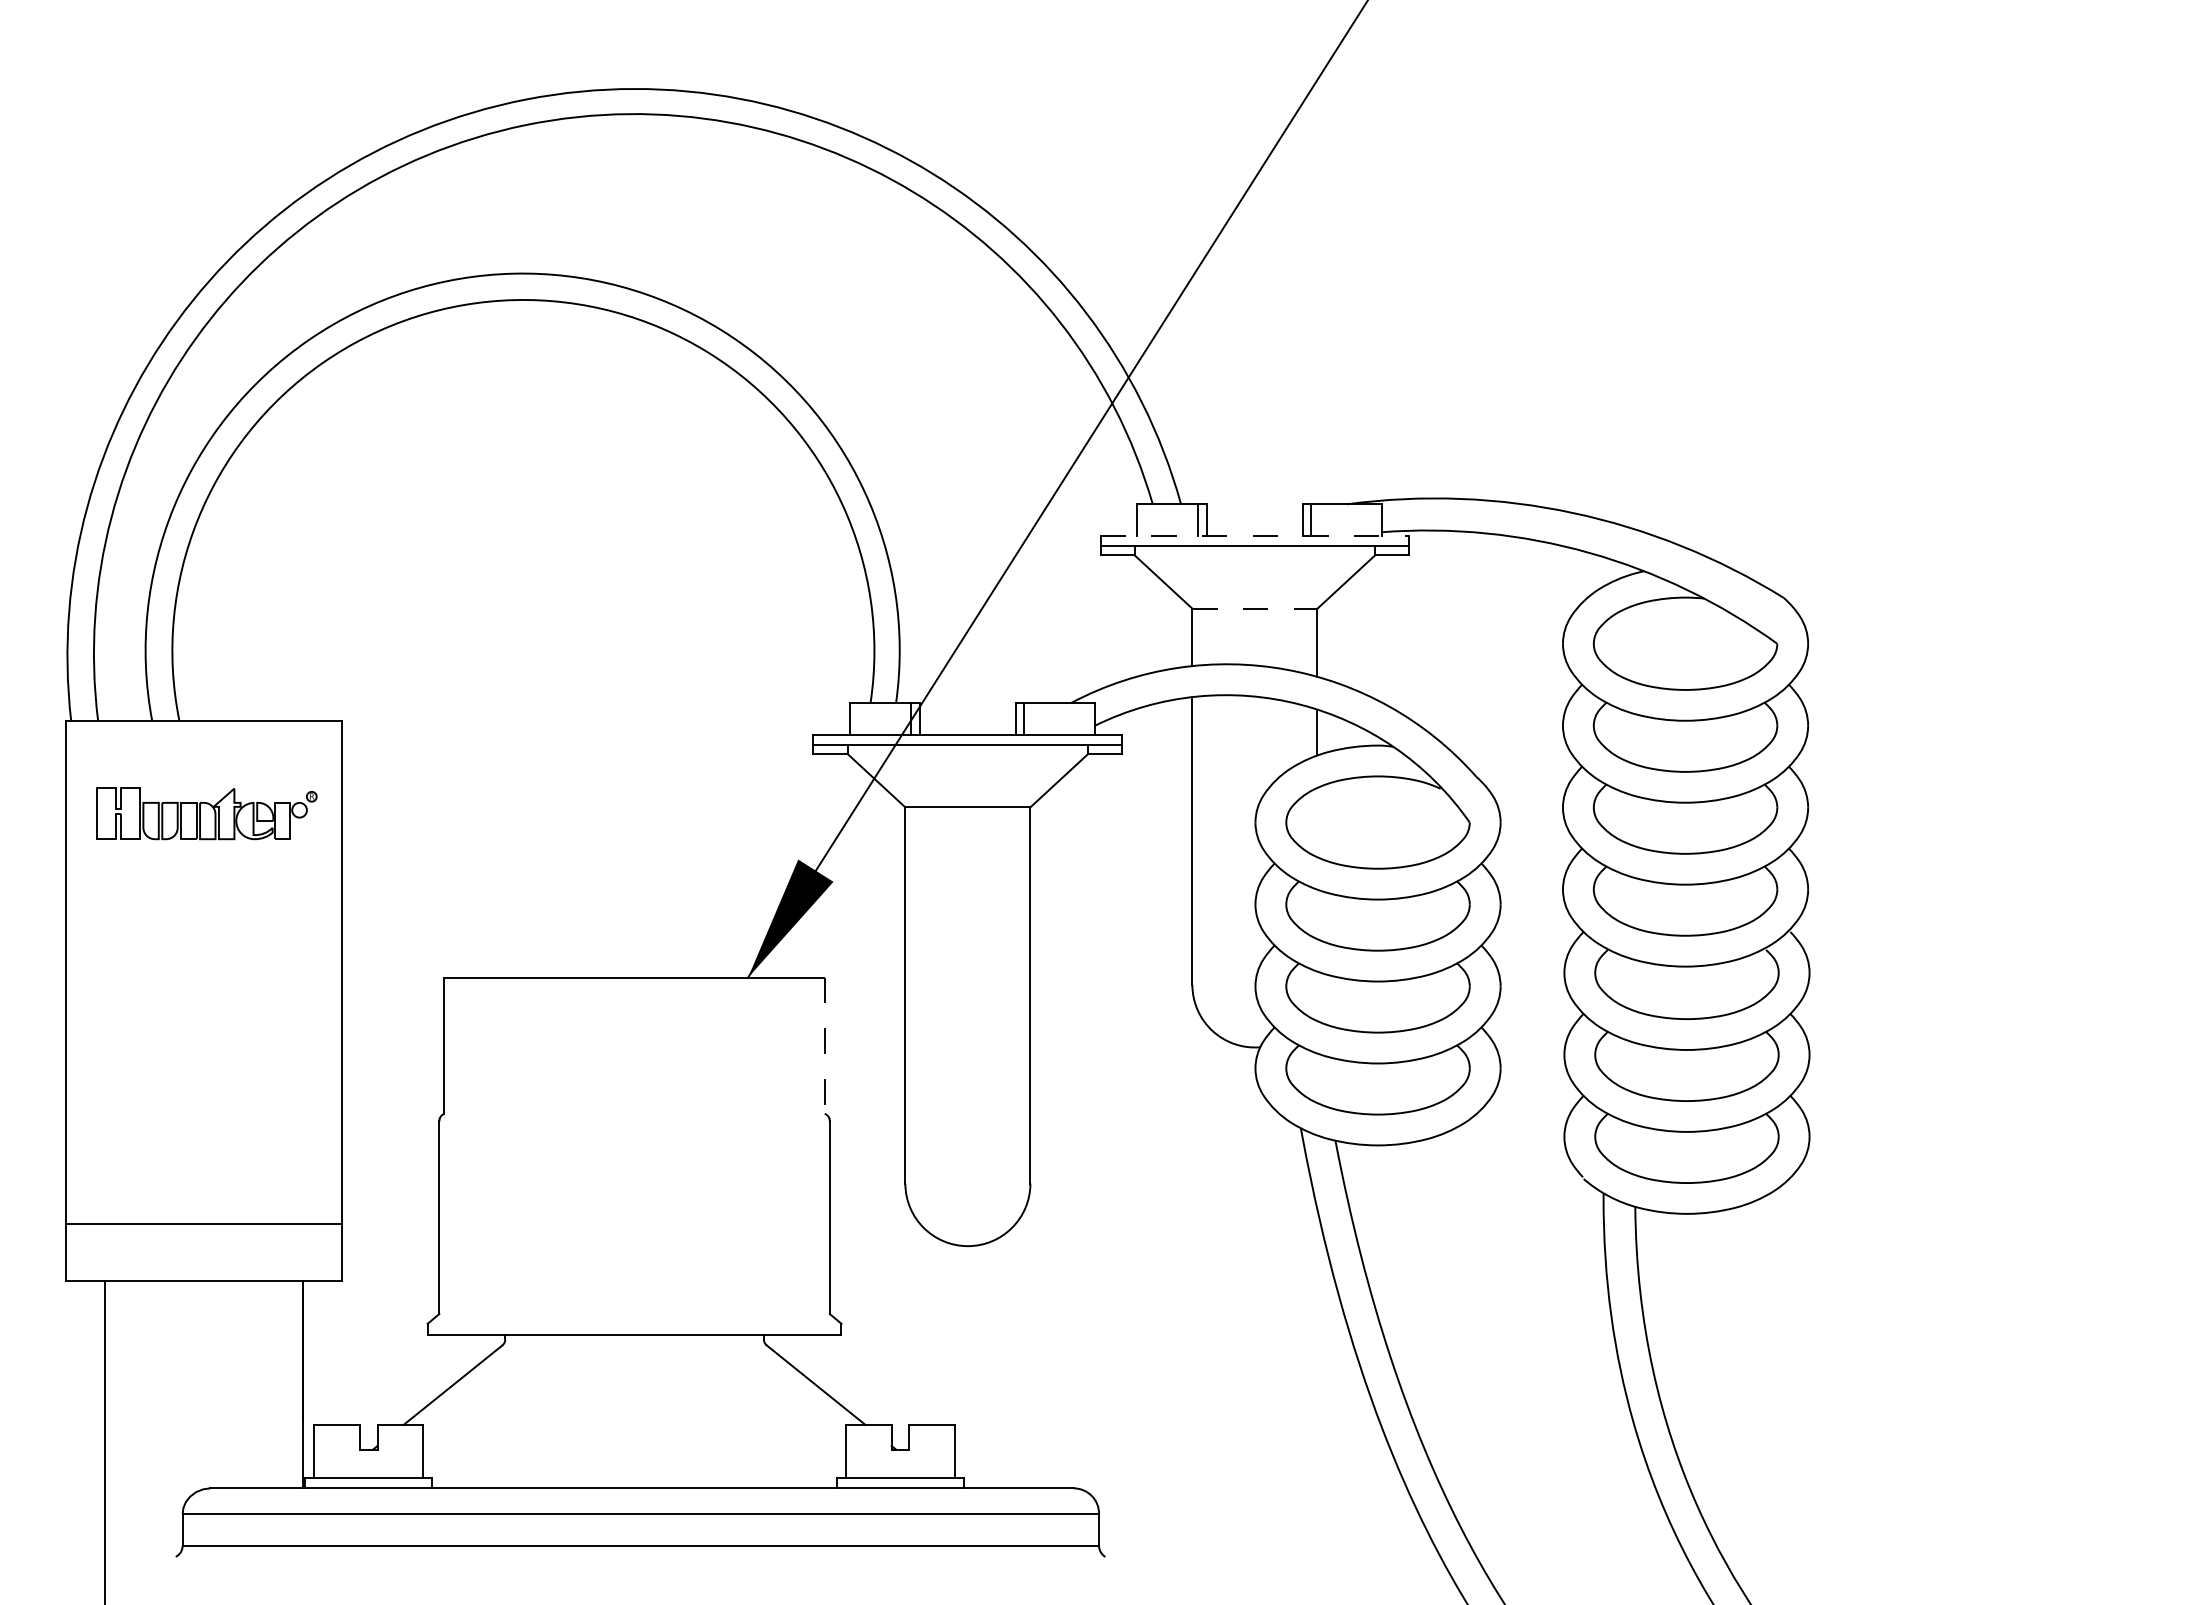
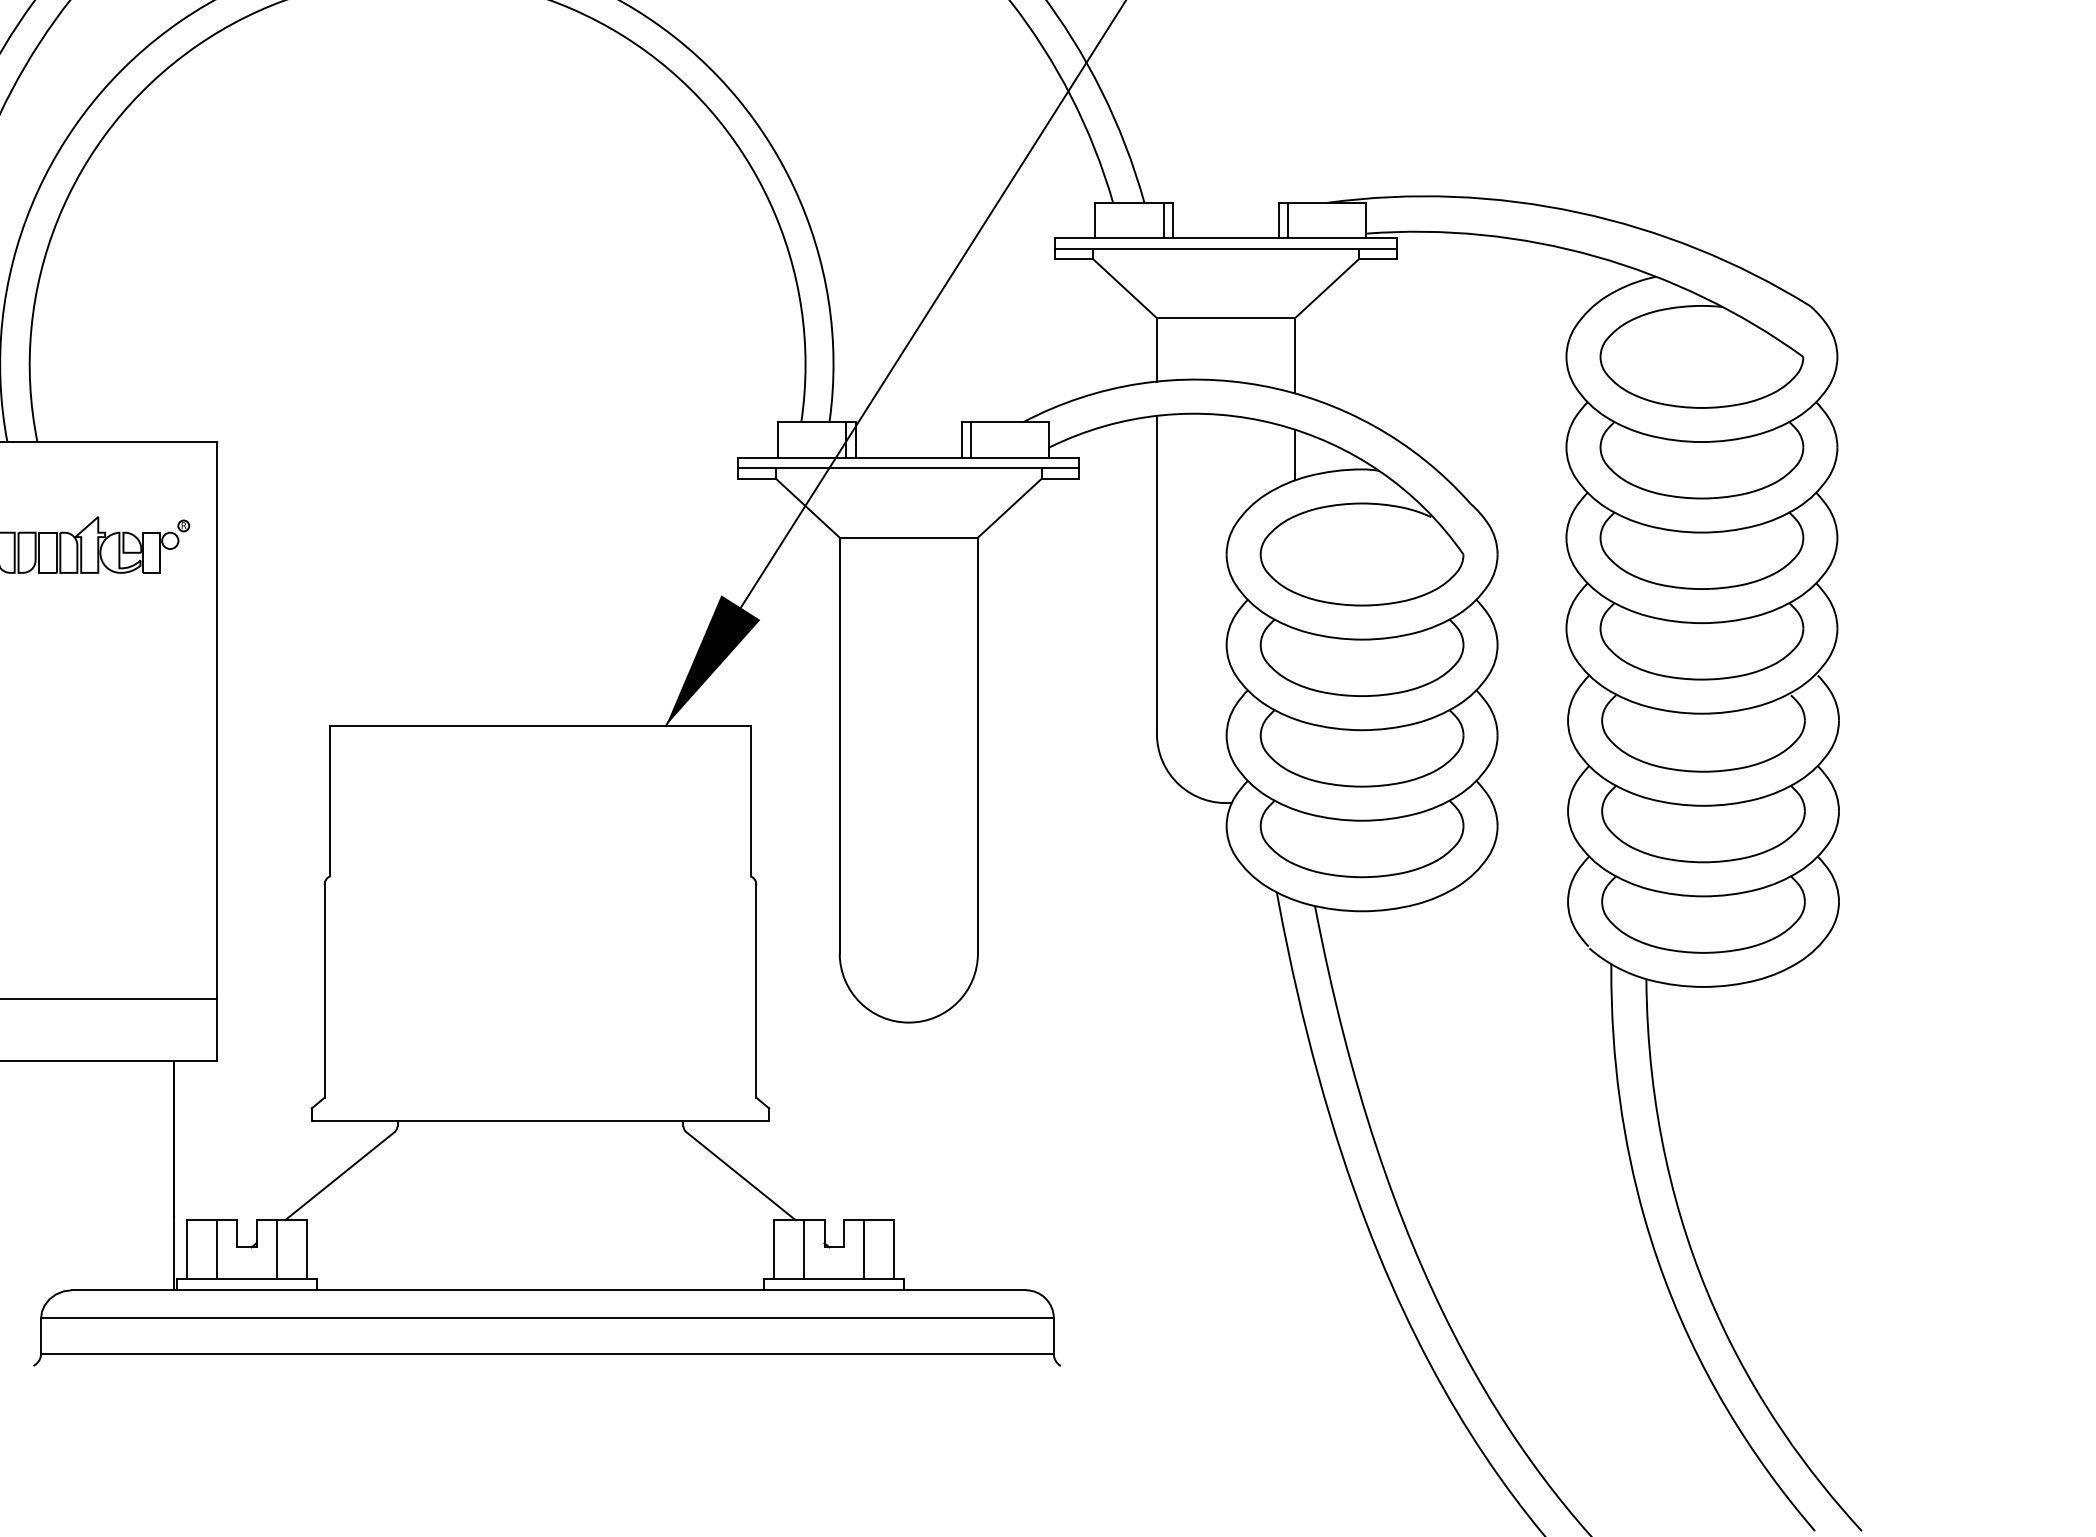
line: (1255, 536) -> (1226, 238), dashed -> solid
line: (1254, 608) -> (1225, 317), dashed -> solid
line: (824, 1046) -> (750, 801), dashed -> solid
line: (341, 1451) -> (216, 1249), added
line: (395, 1451) -> (276, 1249), added
line: (873, 1451) -> (804, 1249), added
line: (927, 1451) -> (864, 1249), added

